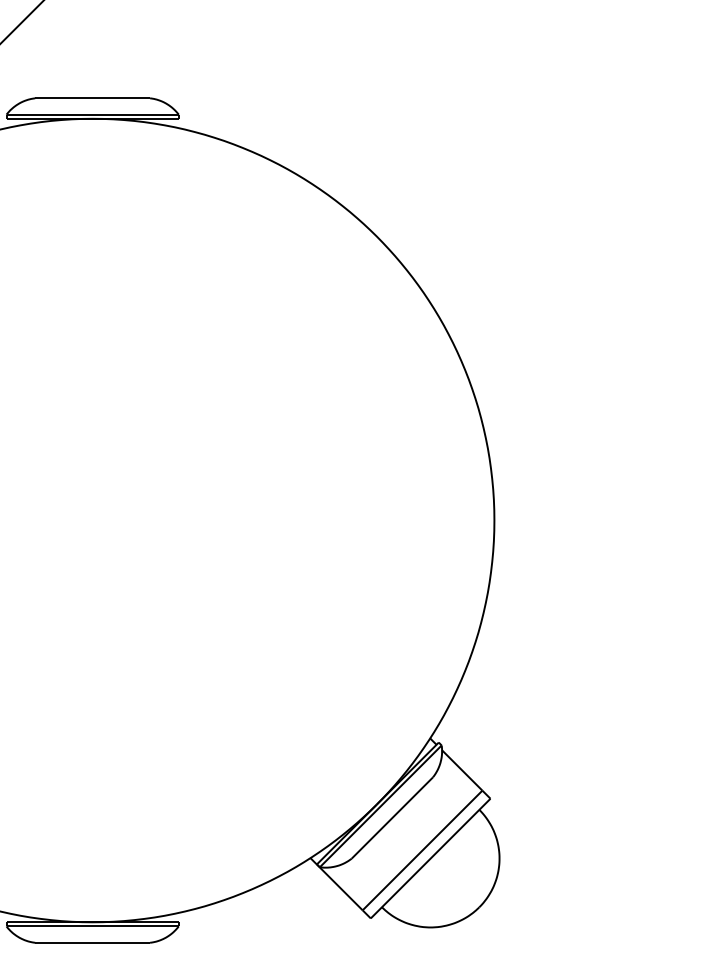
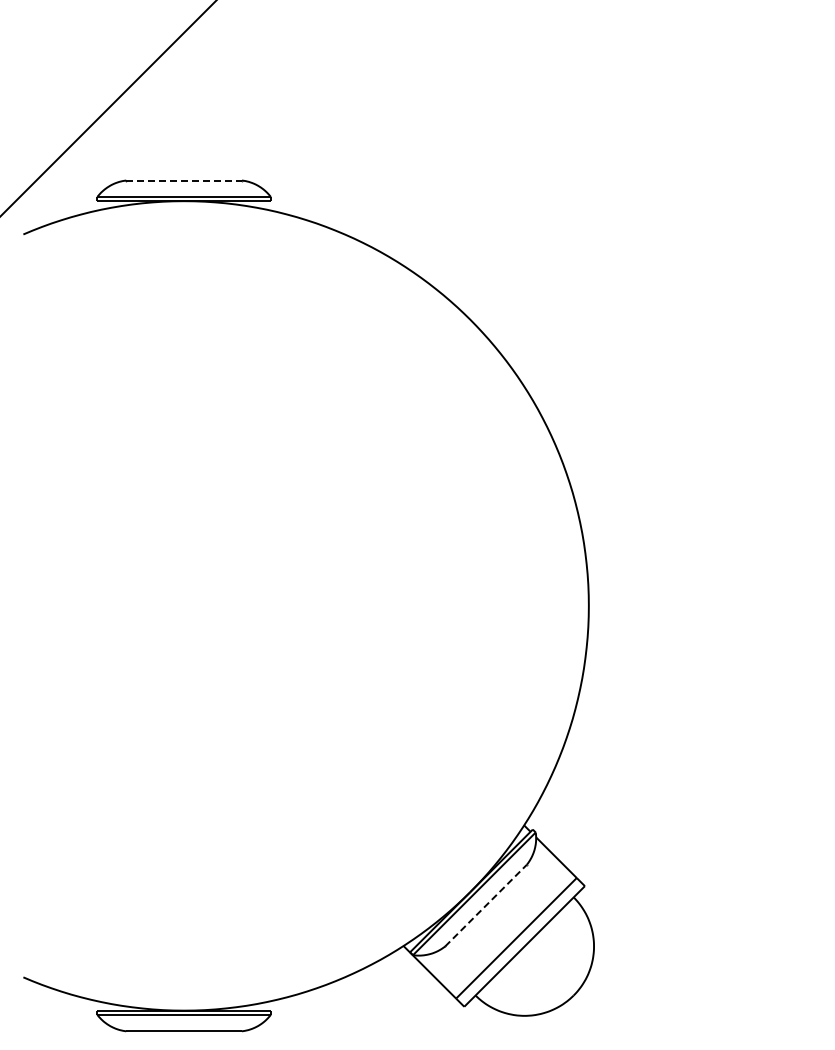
line: (93, 98) -> (184, 180), solid -> dashed
line: (392, 817) -> (486, 905), solid -> dashed

